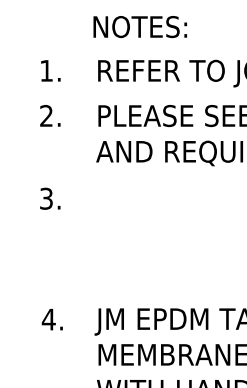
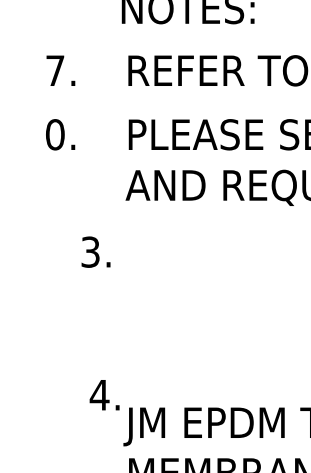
text: (46, 70) -> (55, 70), 1. -> 7.
text: (46, 116) -> (55, 135), 2. -> 0.
text: (50, 198) -> (96, 251), moved
text: (51, 319) -> (103, 394), moved

